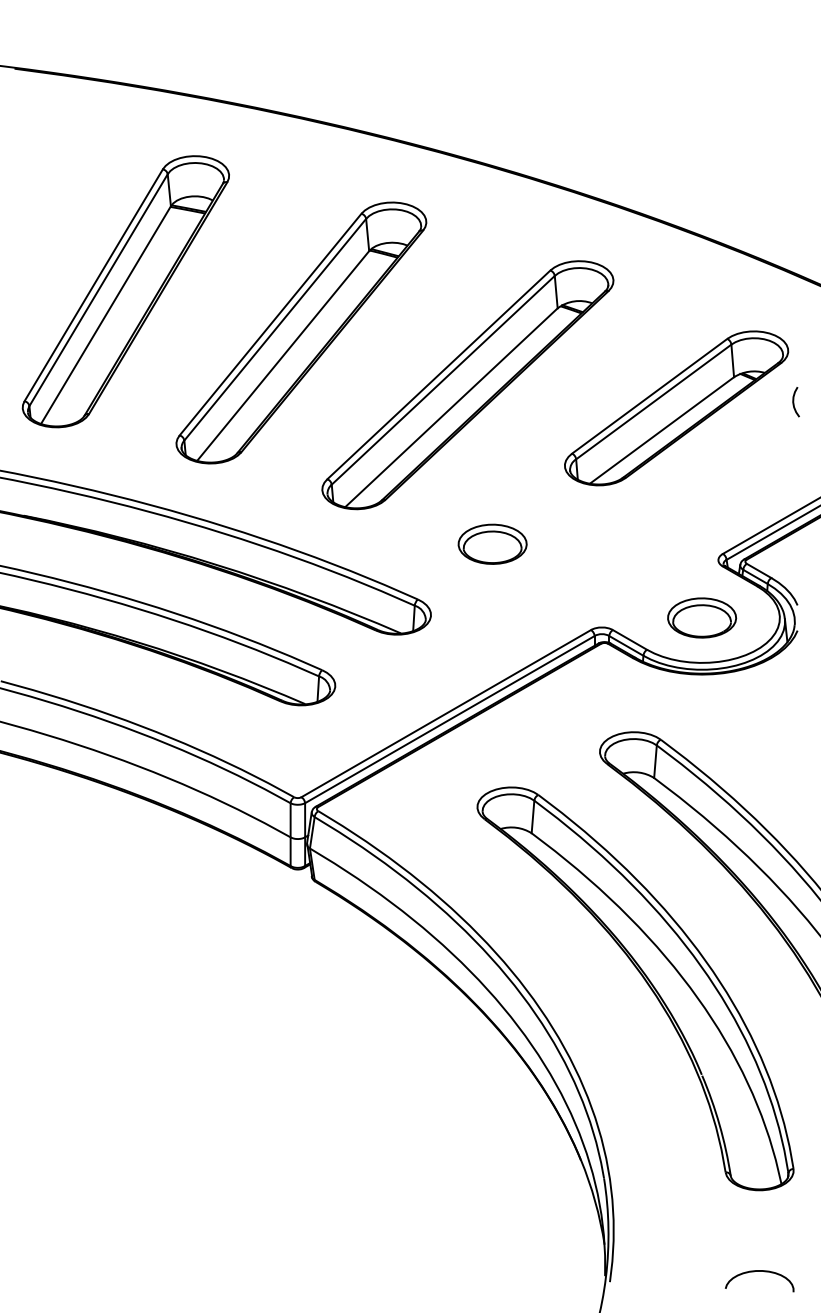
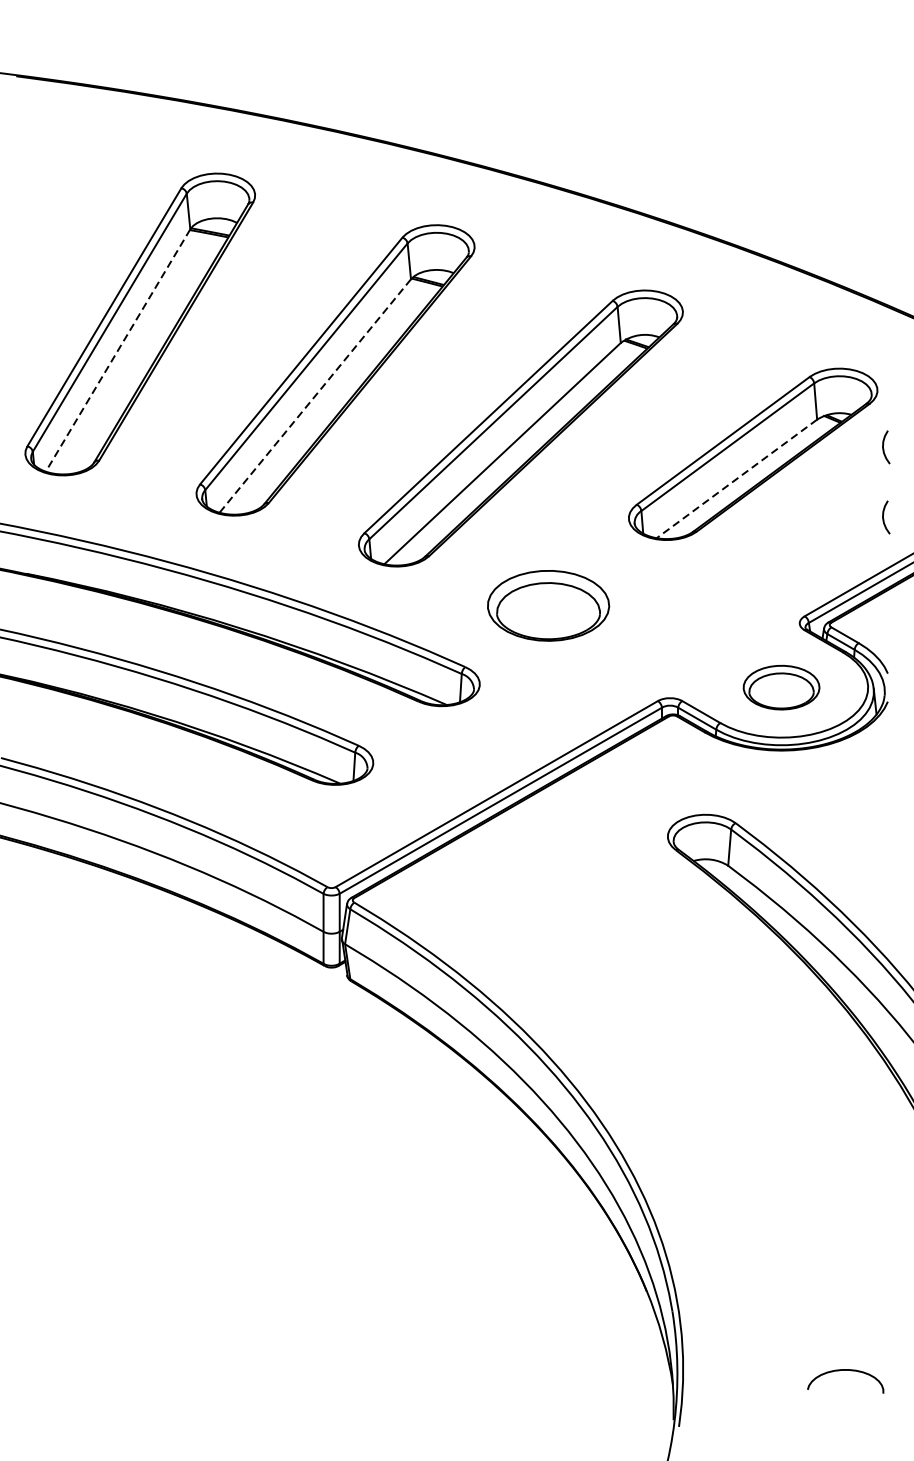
line: (106, 315) -> (118, 350), solid -> dashed
line: (283, 355) -> (315, 395), solid -> dashed
line: (662, 430) -> (737, 478), solid -> dashed
curve: (794, 465) -> (884, 517), added
part: (492, 543) -> (548, 604), size x1.6
part: (643, 979) -> (716, 1090), removed
curve: (759, 1271) -> (845, 1370), moved

